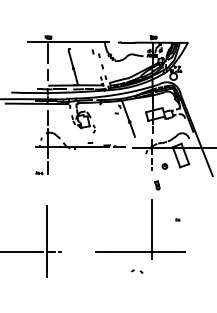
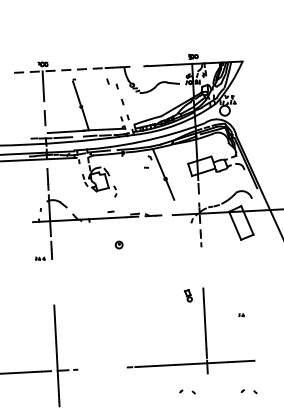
line: (59, 42) -> (59, 70), solid -> dashed
part: (164, 166) -> (118, 245), moved
part: (157, 185) -> (188, 295), moved
part: (180, 273) -> (249, 391), added

